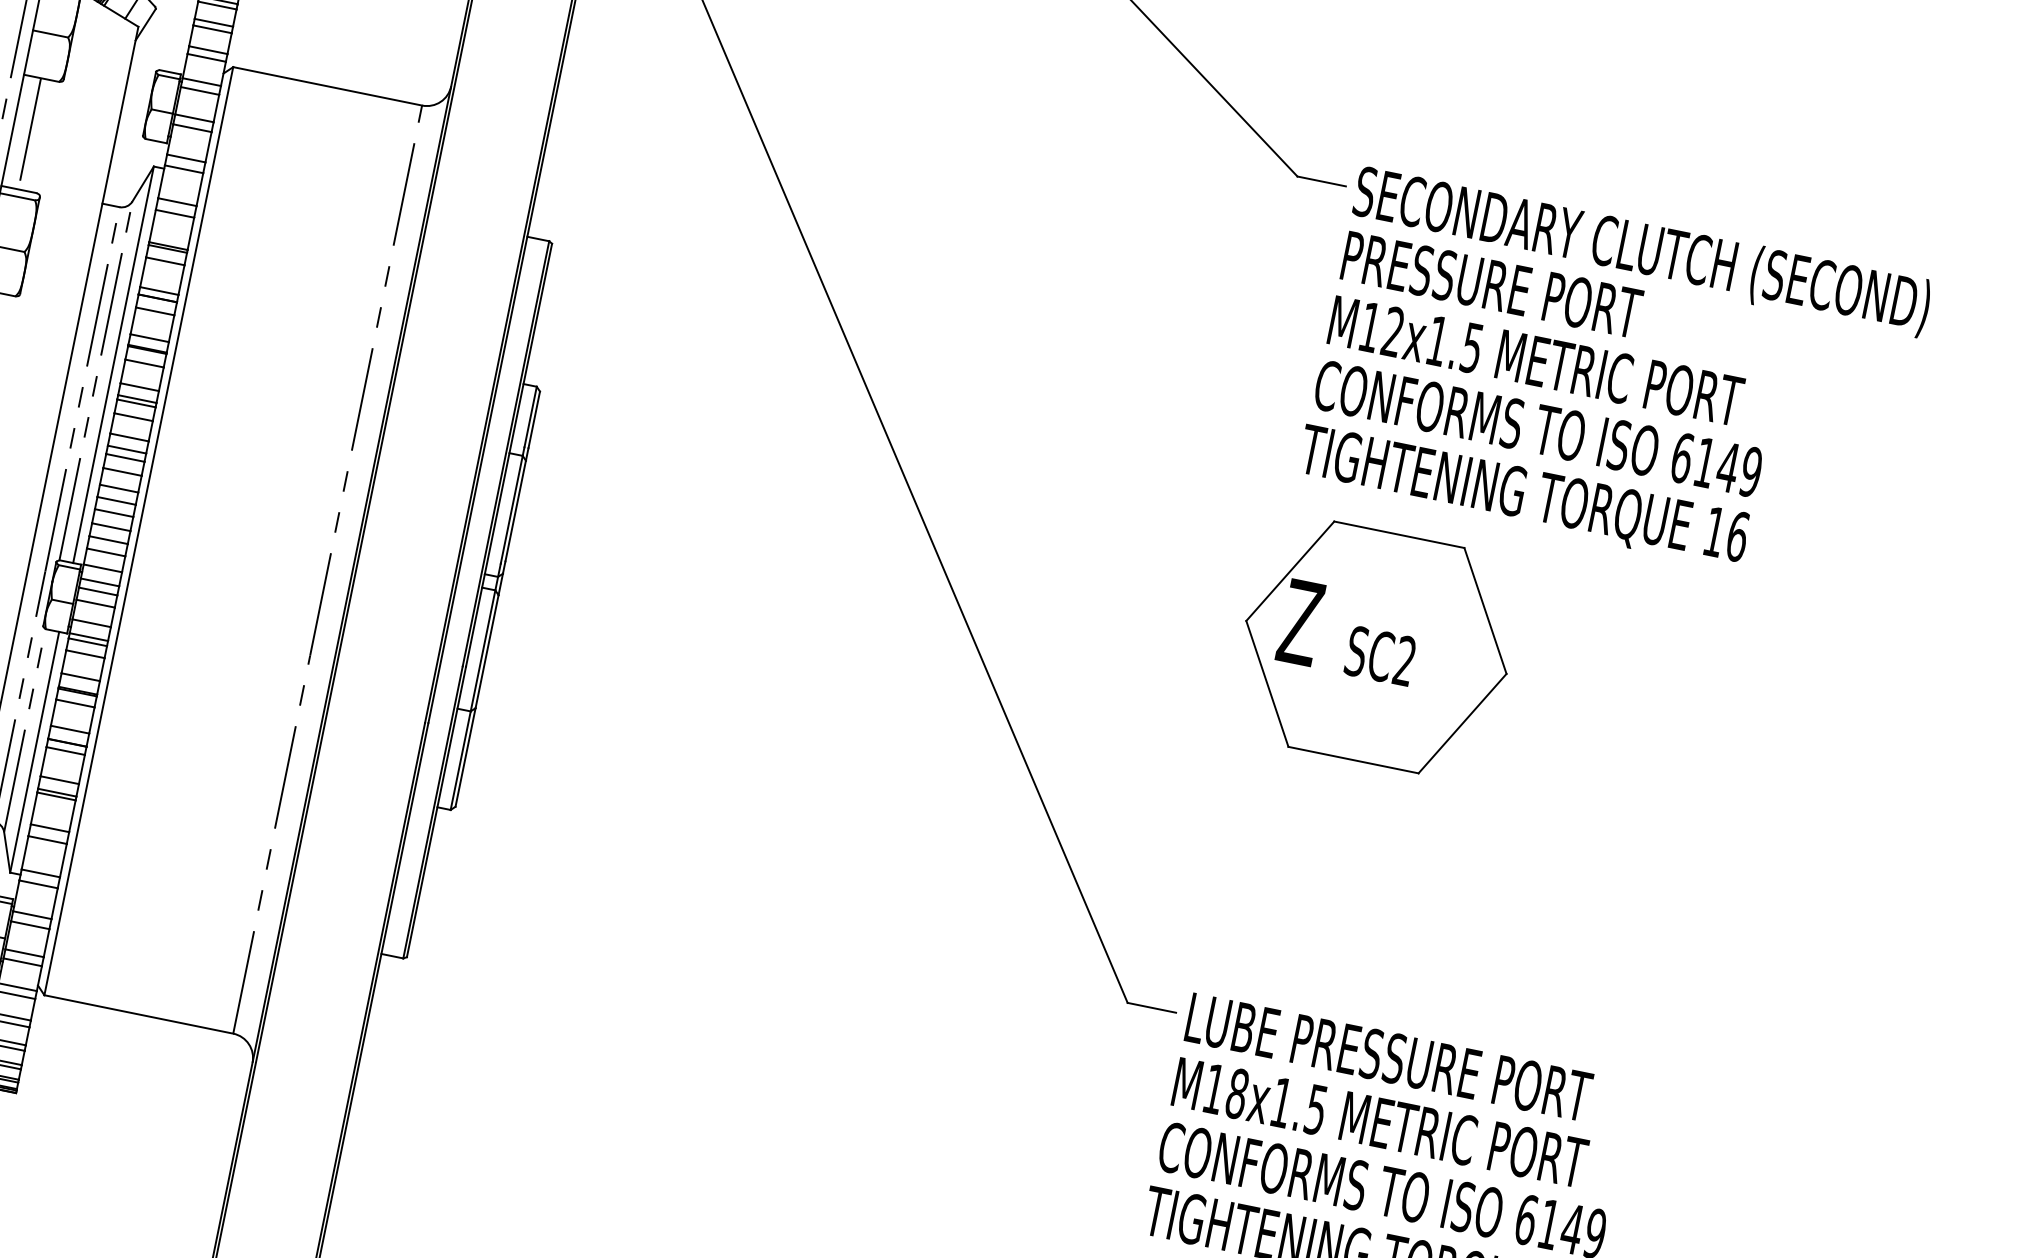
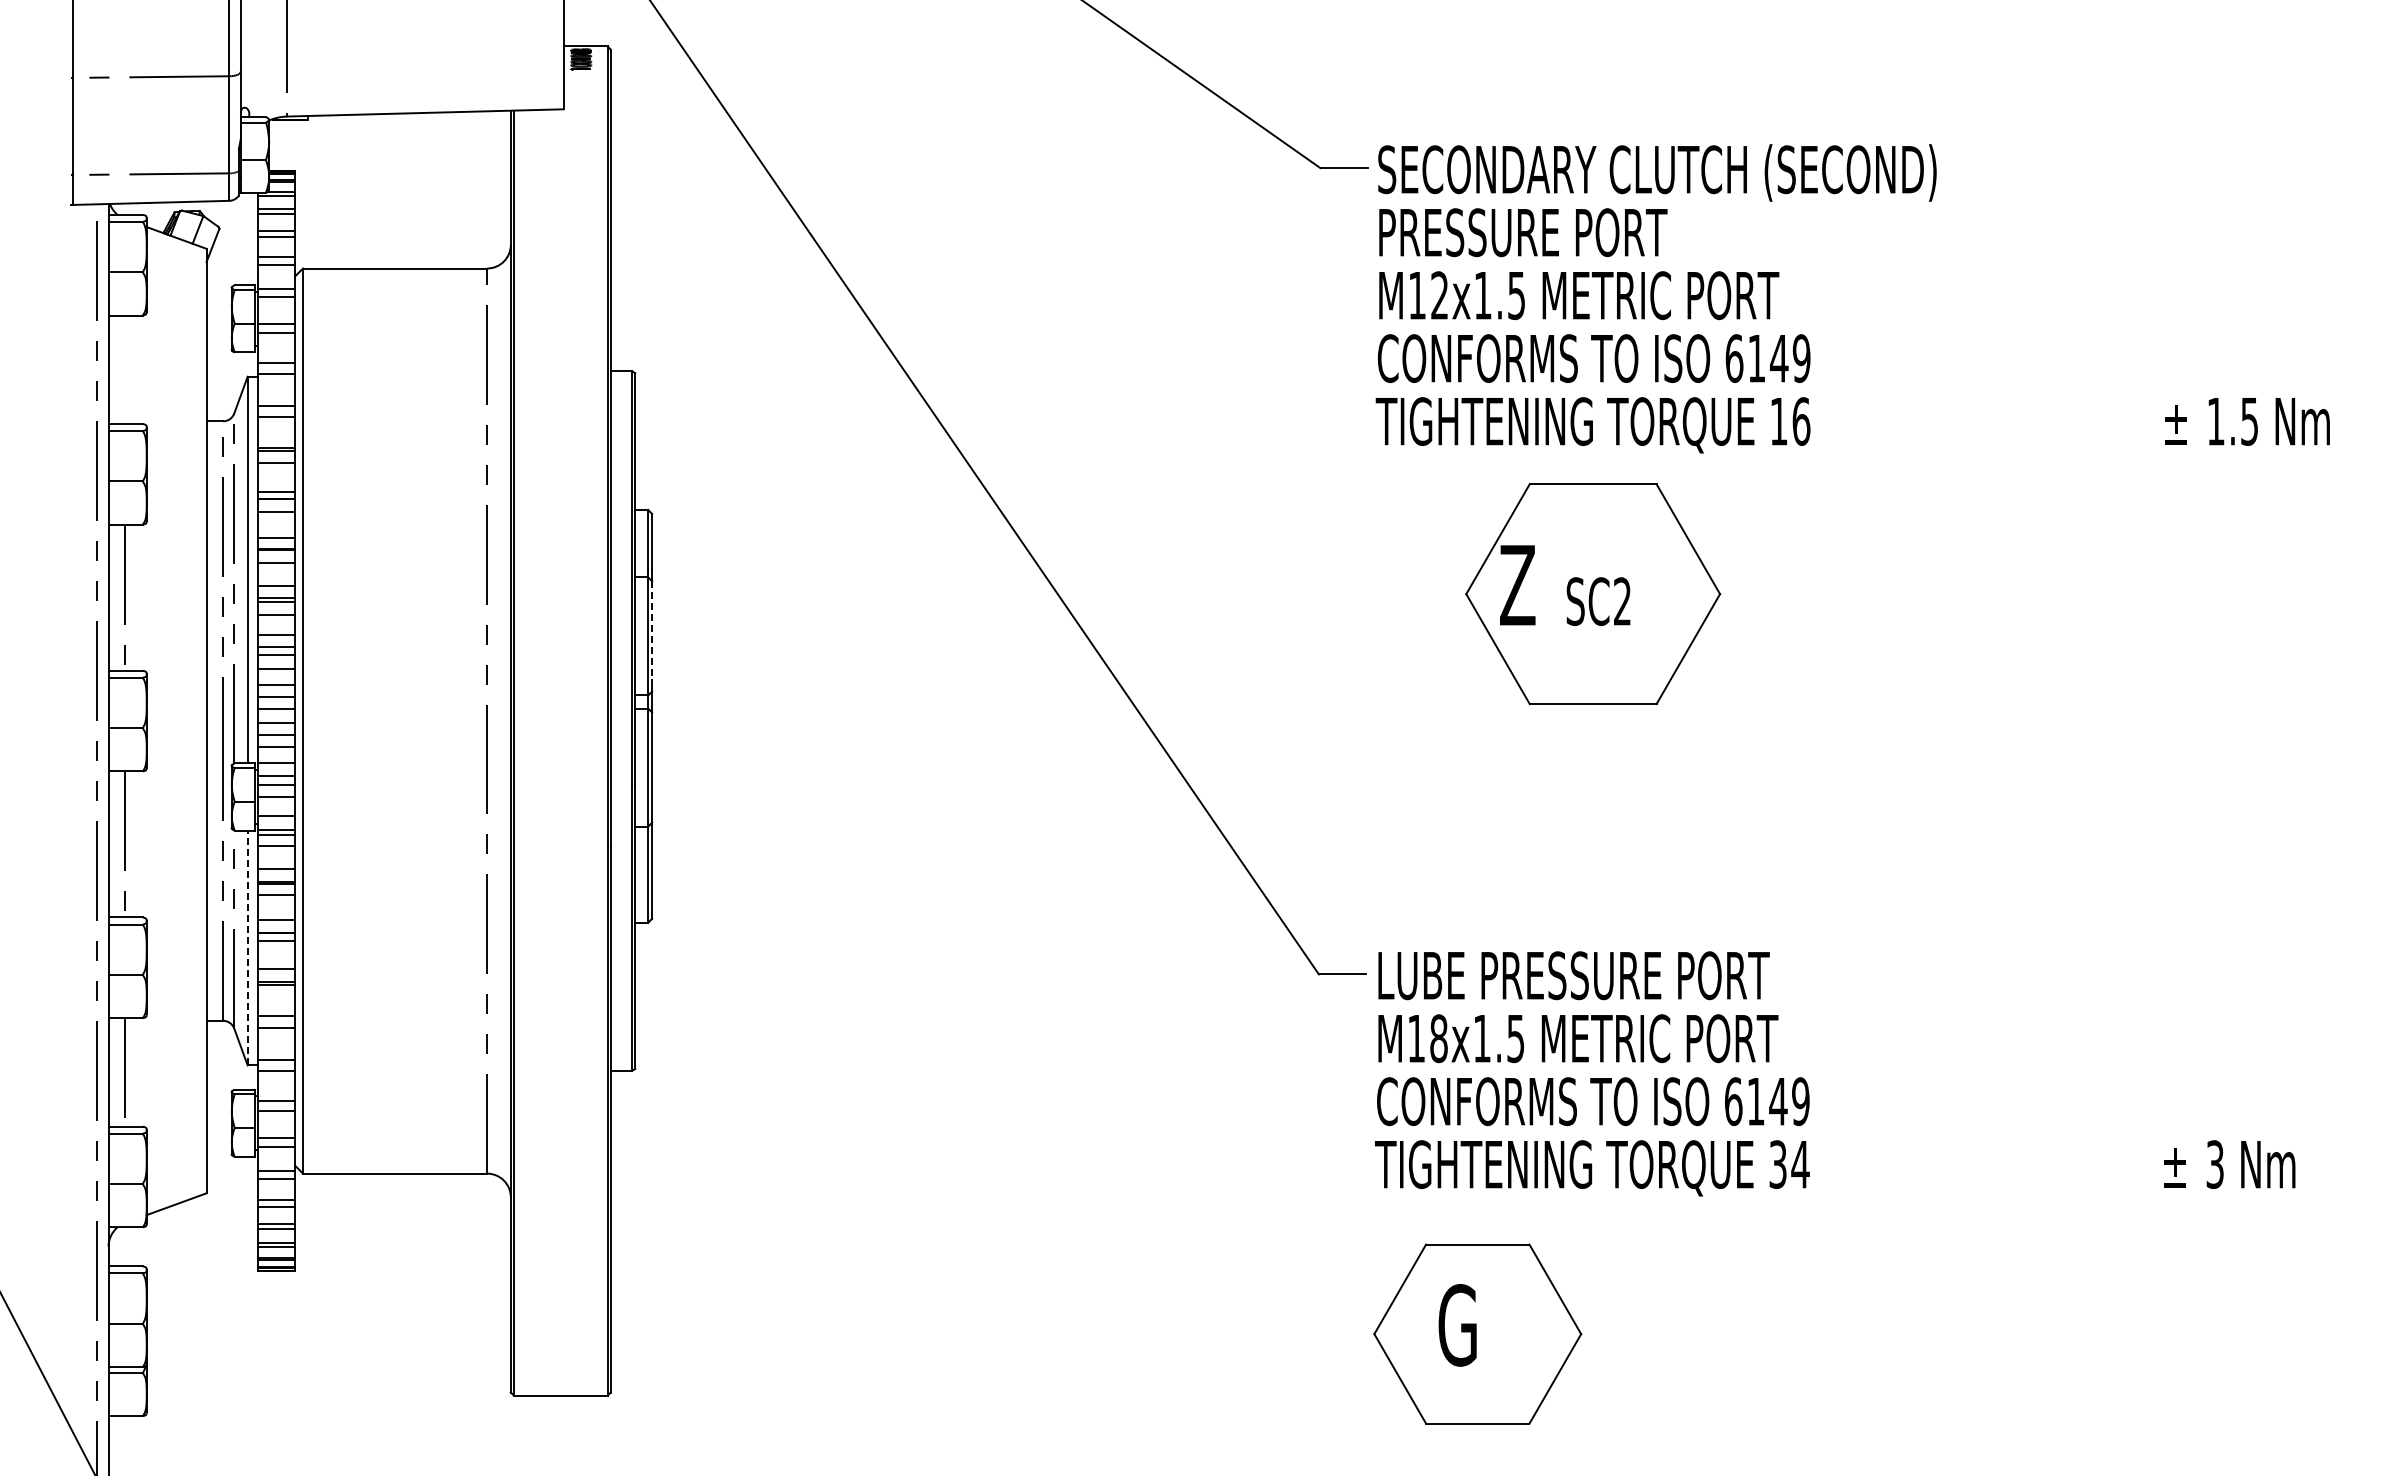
line: (30, 133) -> (125, 369), removed
line: (516, 511) -> (652, 630), solid -> dashed
part: (1376, 647) -> (1593, 594), moved
line: (34, 751) -> (247, 947), solid -> dashed

